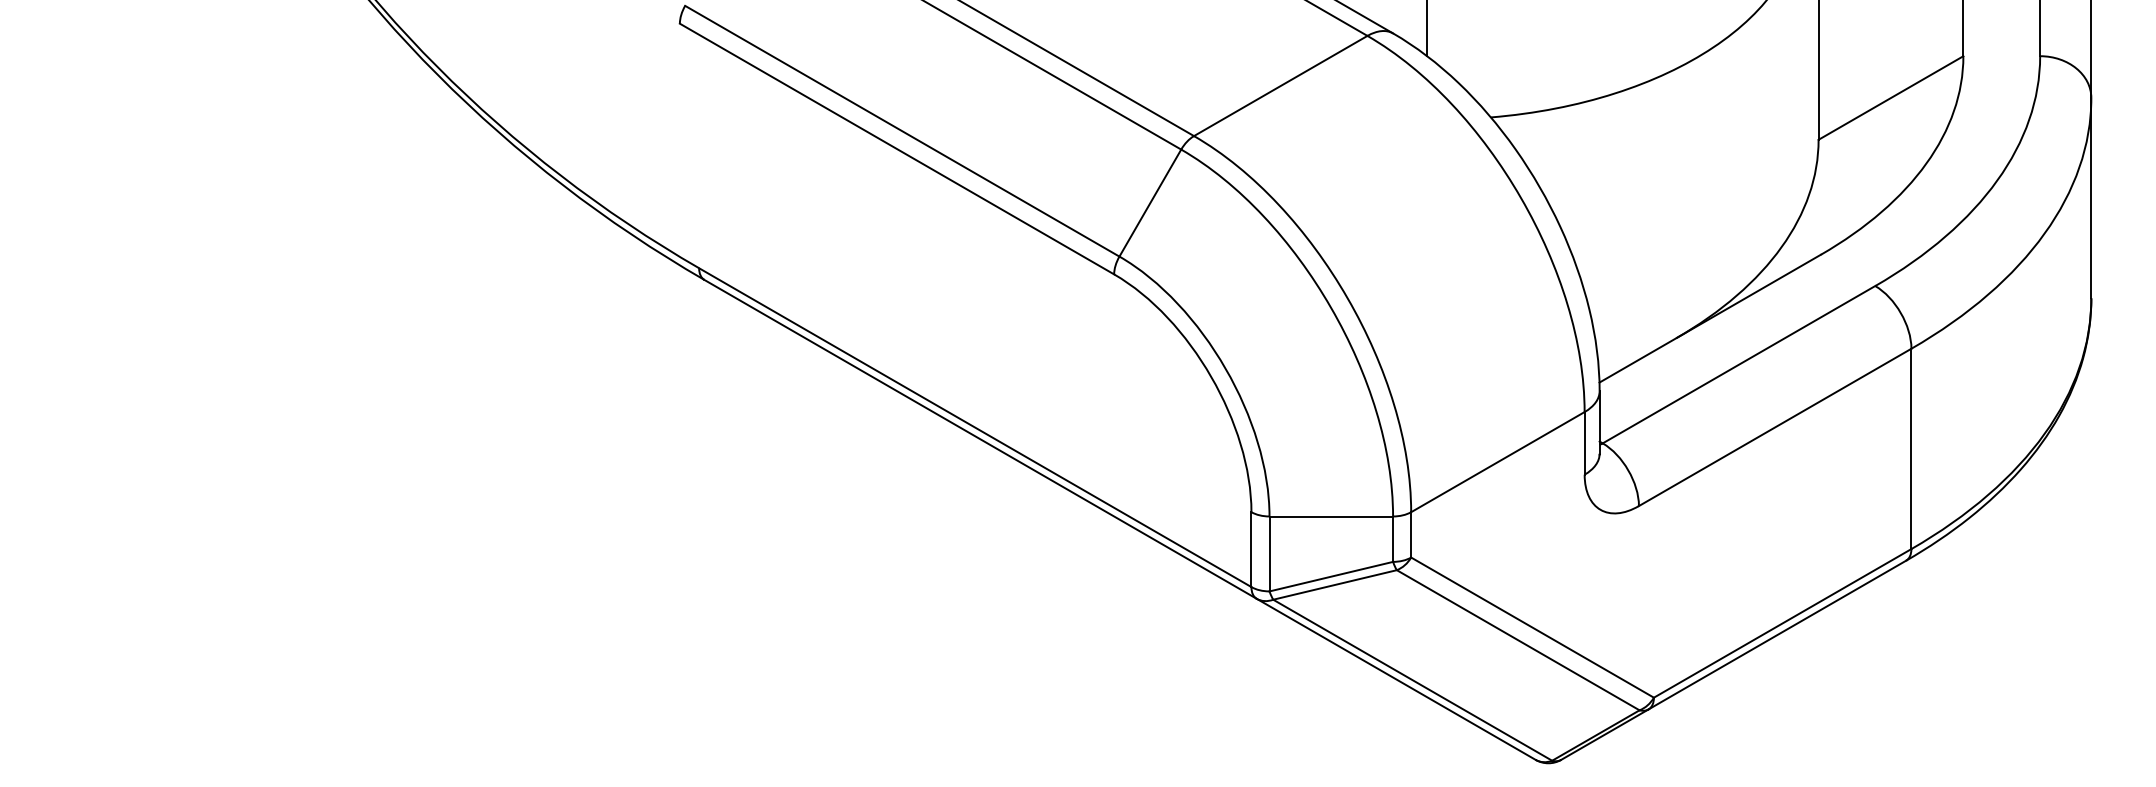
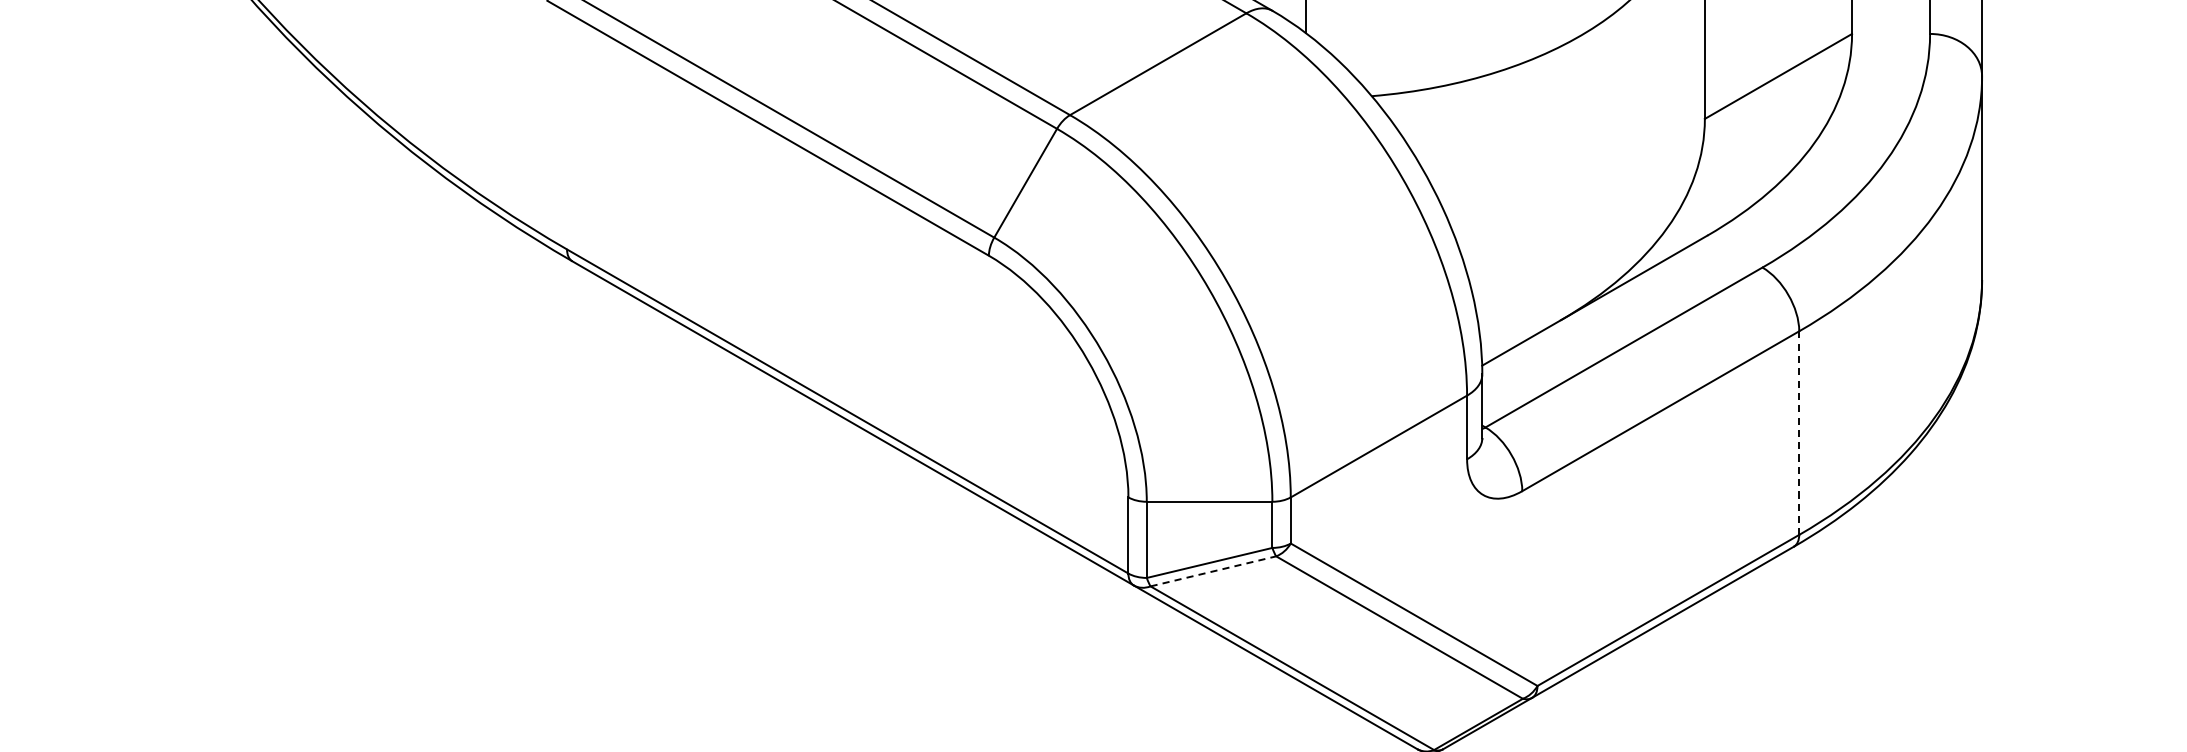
line: (1911, 449) -> (1799, 433), solid -> dashed
line: (1335, 584) -> (1213, 570), solid -> dashed

